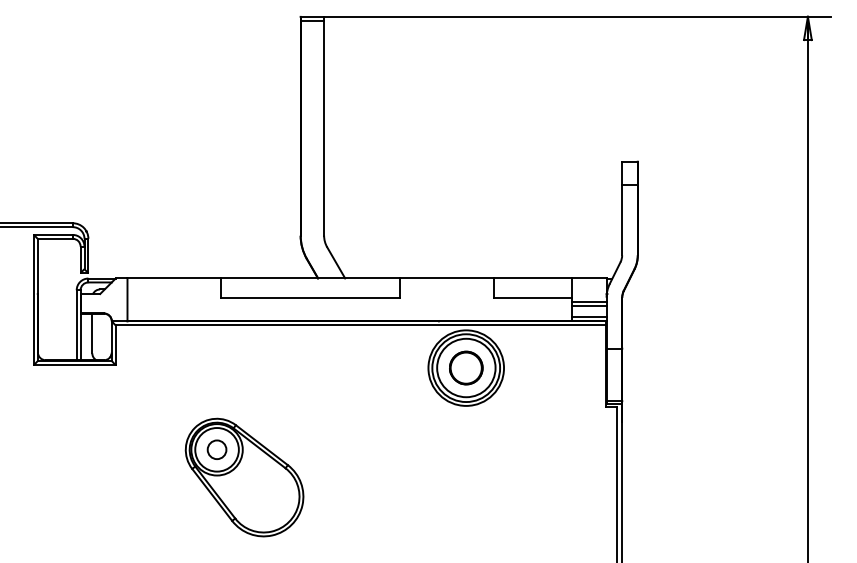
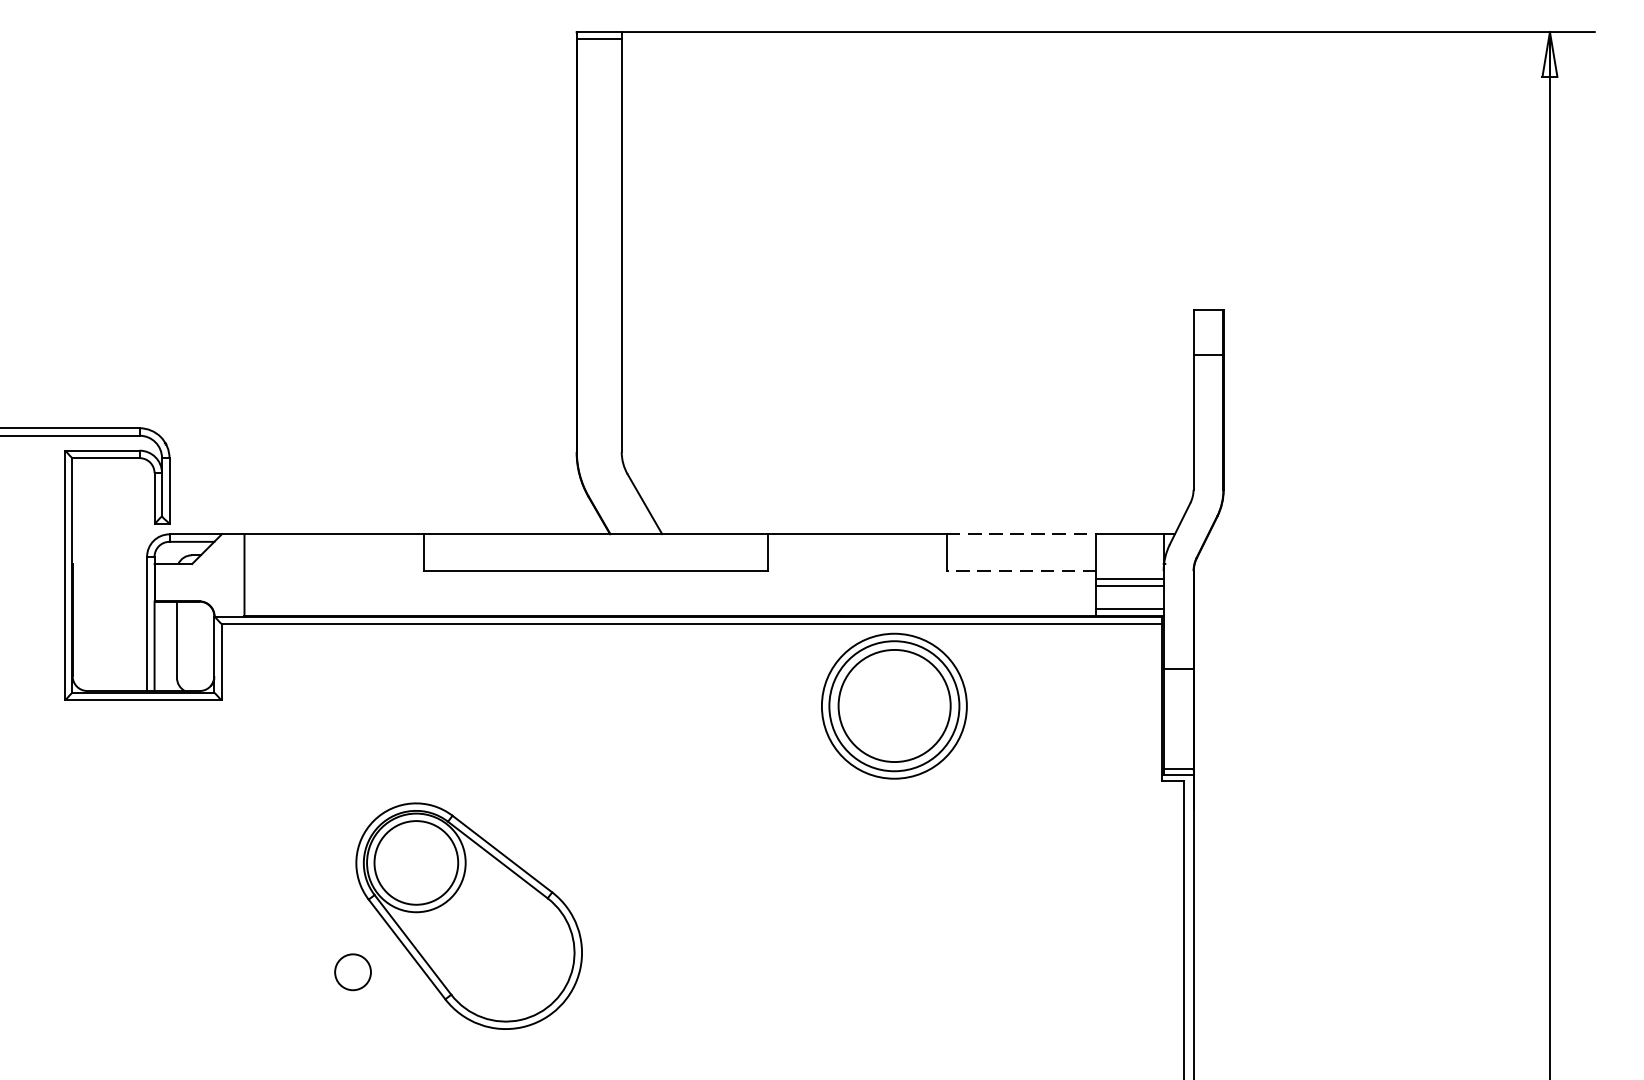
line: (532, 278) -> (1021, 534), solid -> dashed
line: (532, 297) -> (1021, 570), solid -> dashed
part: (466, 367) -> (894, 704), removed
circle: (216, 449) -> (351, 971), moved

